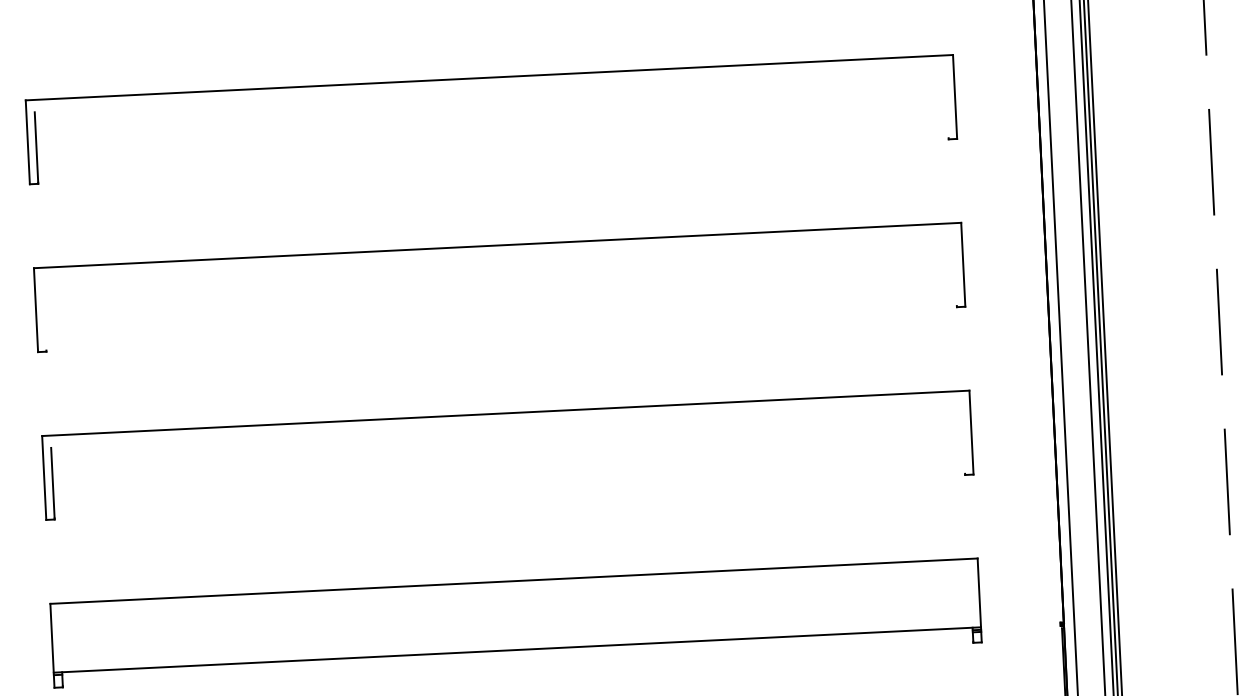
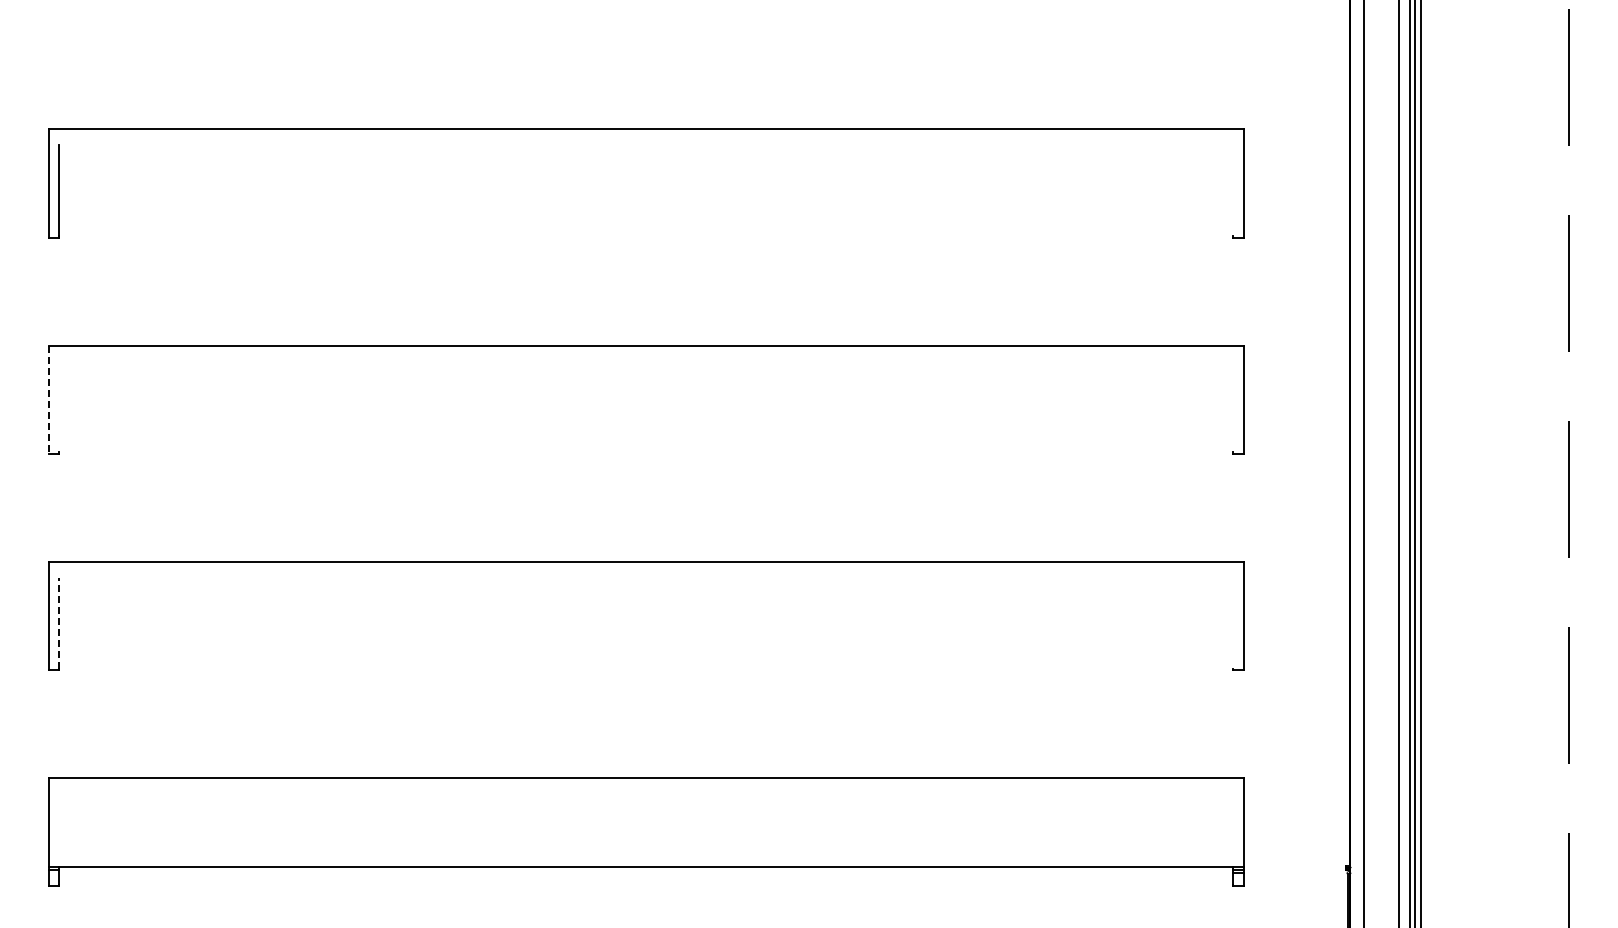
line: (36, 310) -> (48, 400), solid -> dashed
line: (52, 482) -> (59, 622), solid -> dashed

